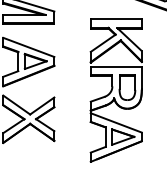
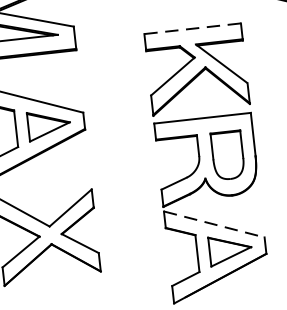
line: (116, 19) -> (193, 28), solid -> dashed
line: (116, 123) -> (214, 225), solid -> dashed

